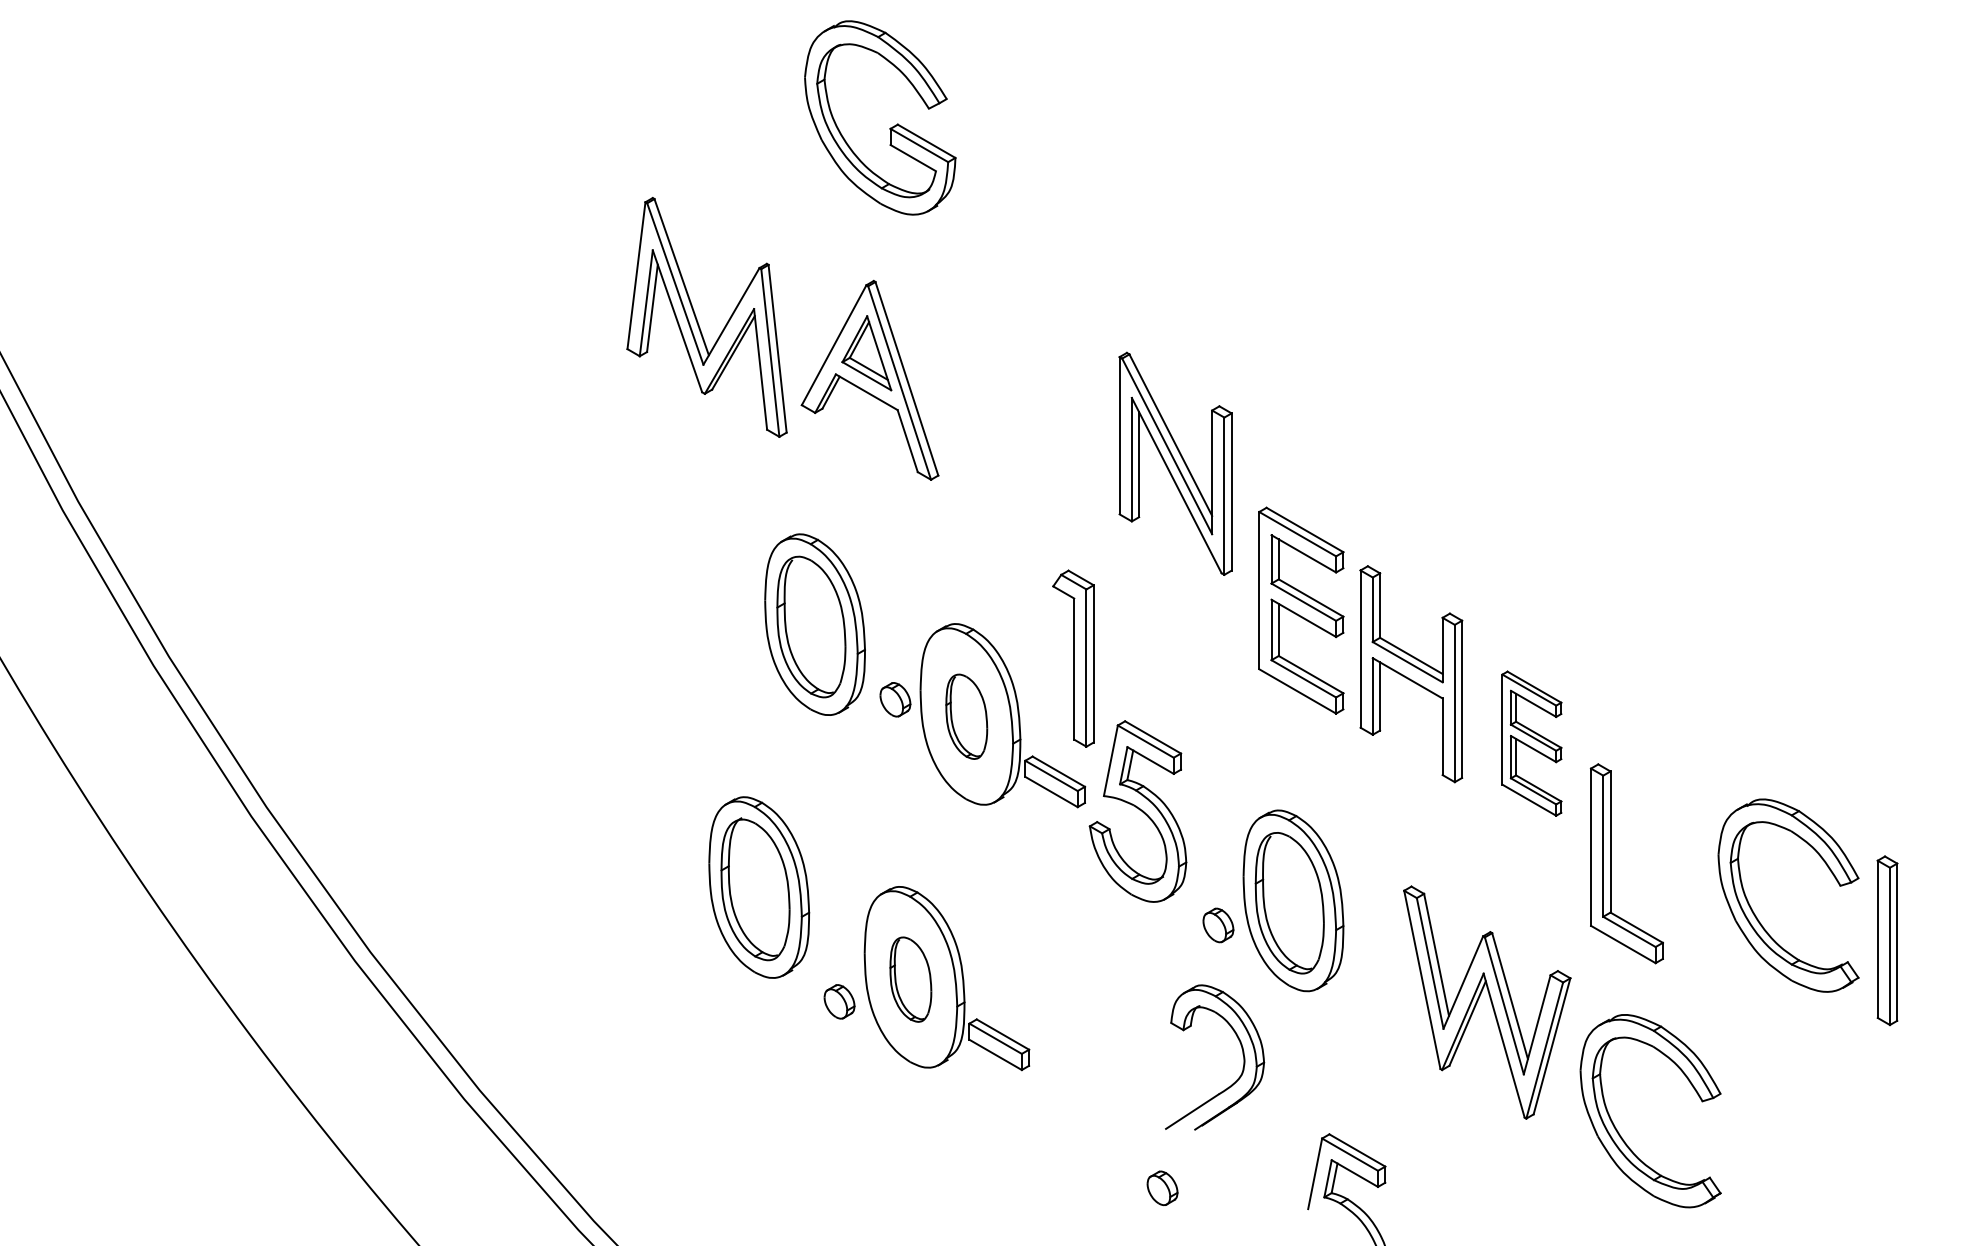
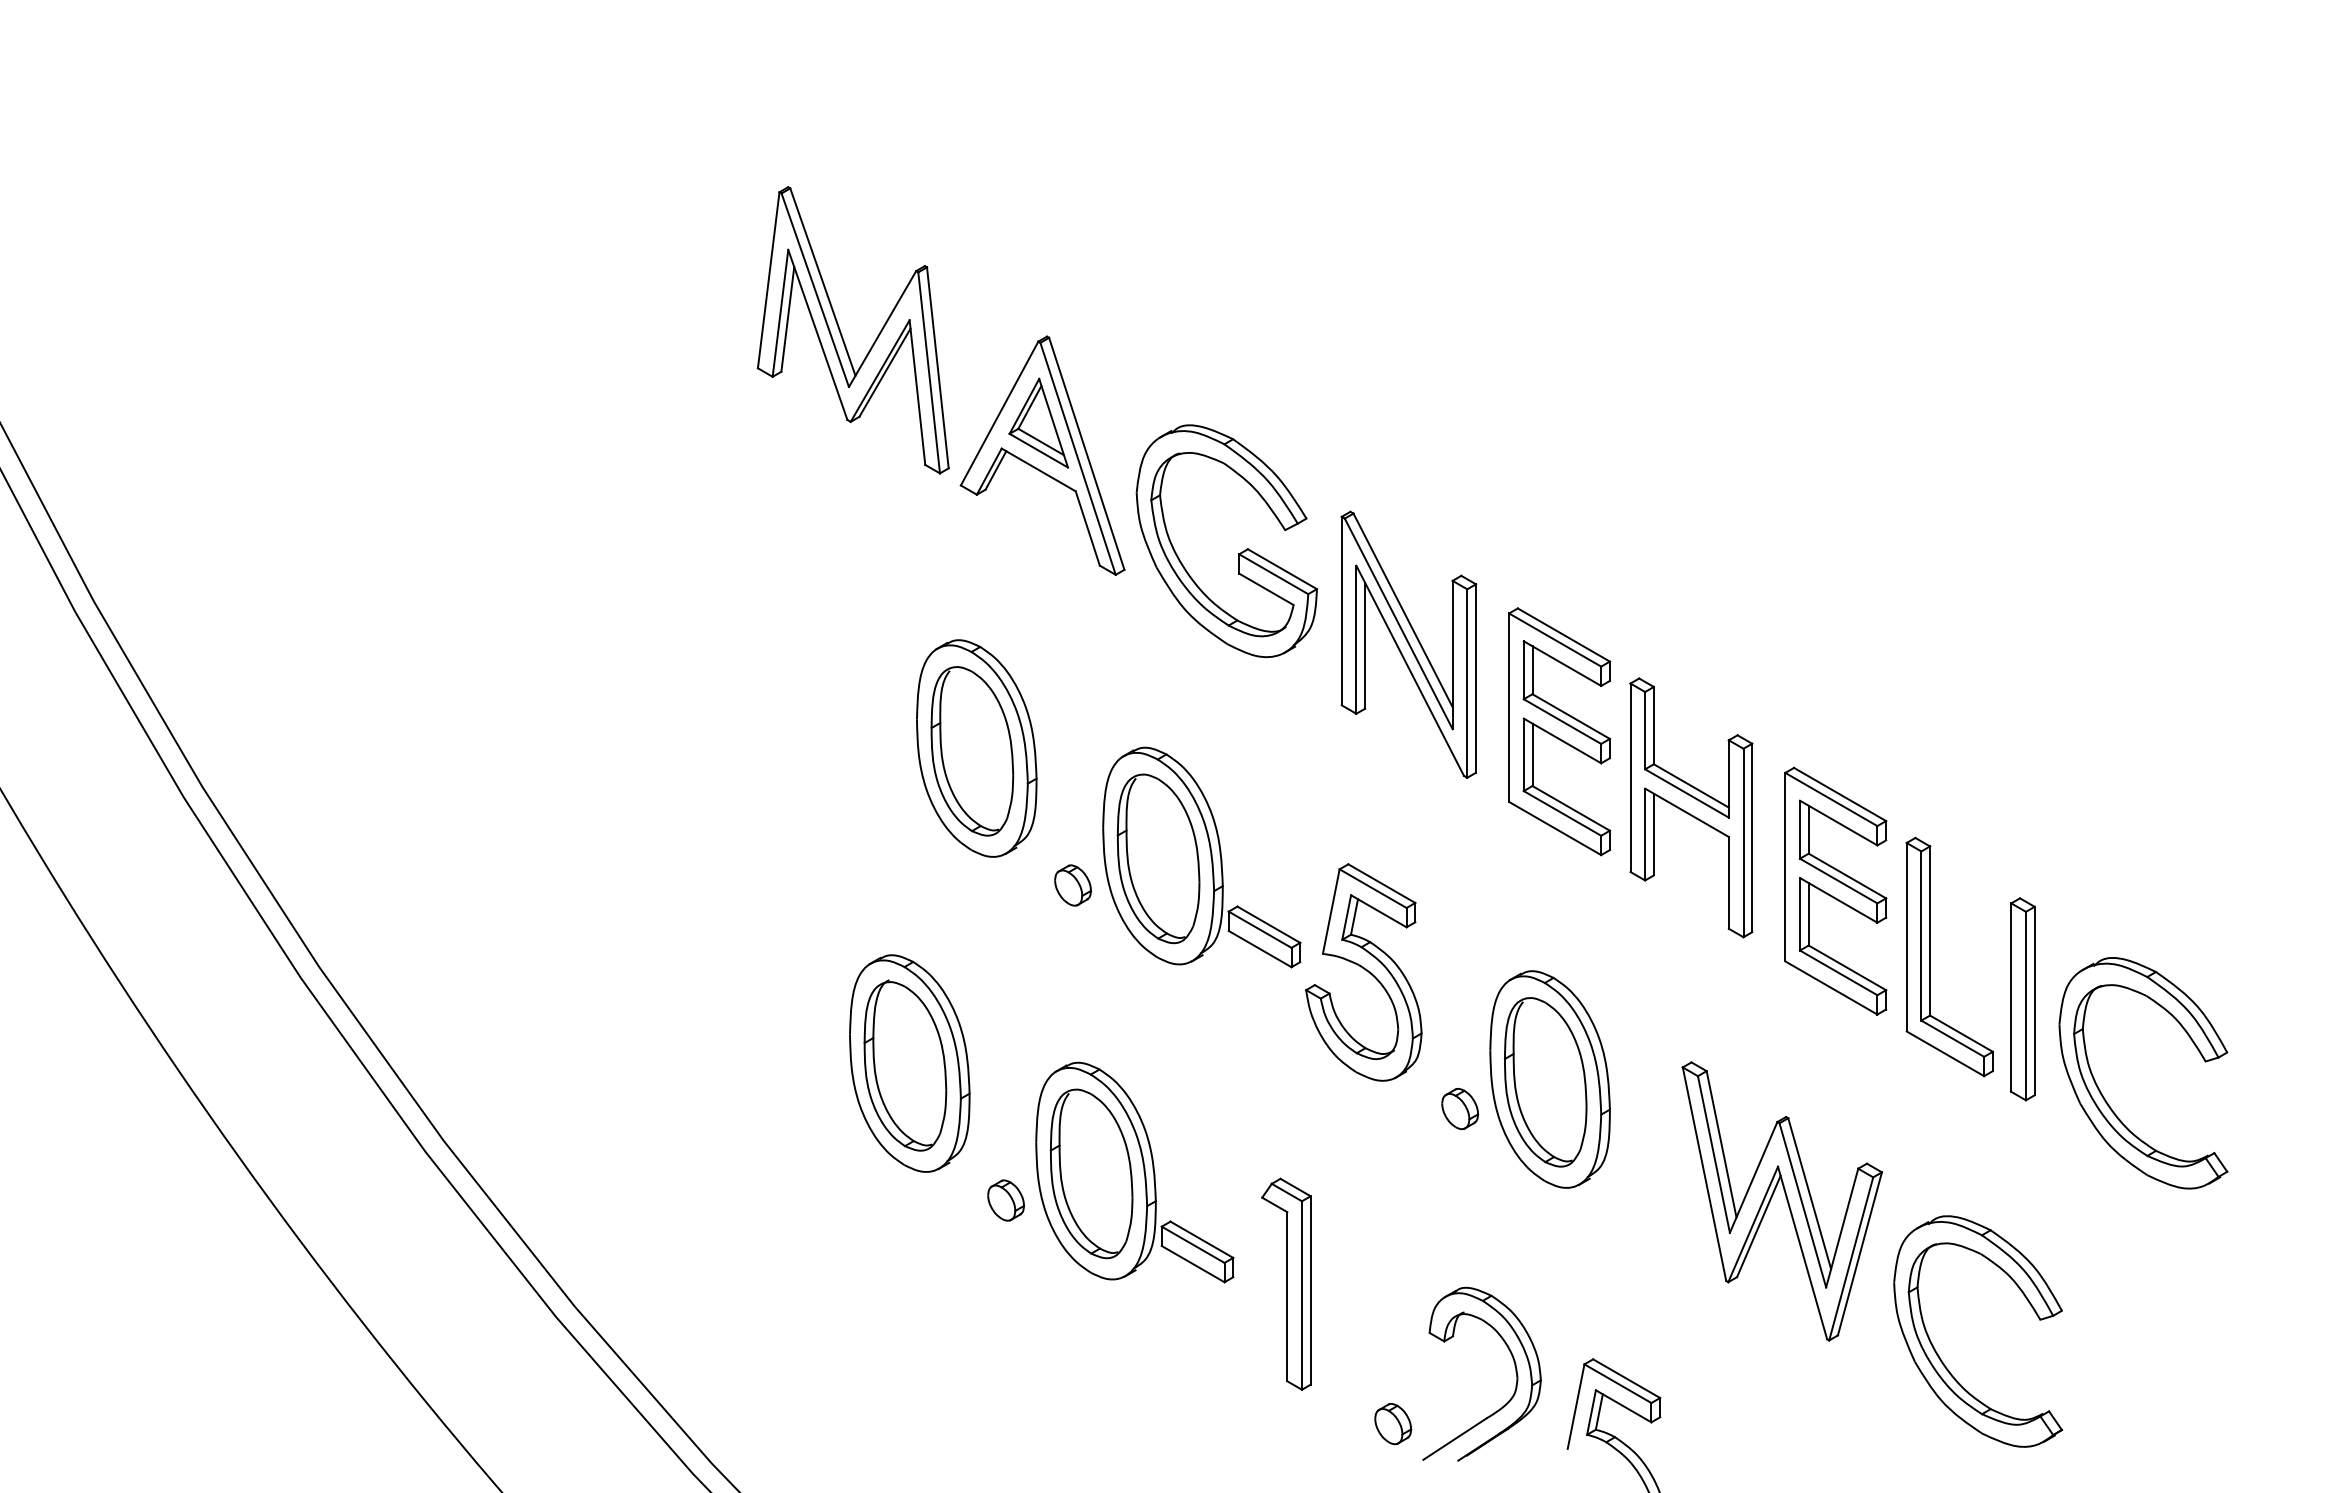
part: (889, 128) -> (1238, 553), moved
part: (698, 320) -> (842, 334), moved
part: (1175, 463) -> (1408, 644), moved
part: (1073, 658) -> (1286, 1283), moved
part: (894, 699) -> (1072, 885), moved
part: (966, 716) -> (1158, 858), size x1.67
part: (1531, 743) -> (1835, 890), size x1.43
part: (1610, 863) -> (1930, 956), moved
part: (1887, 940) -> (2022, 999), moved
part: (910, 979) -> (1091, 1173), size x1.67
part: (1242, 1051) -> (1514, 1366), moved

